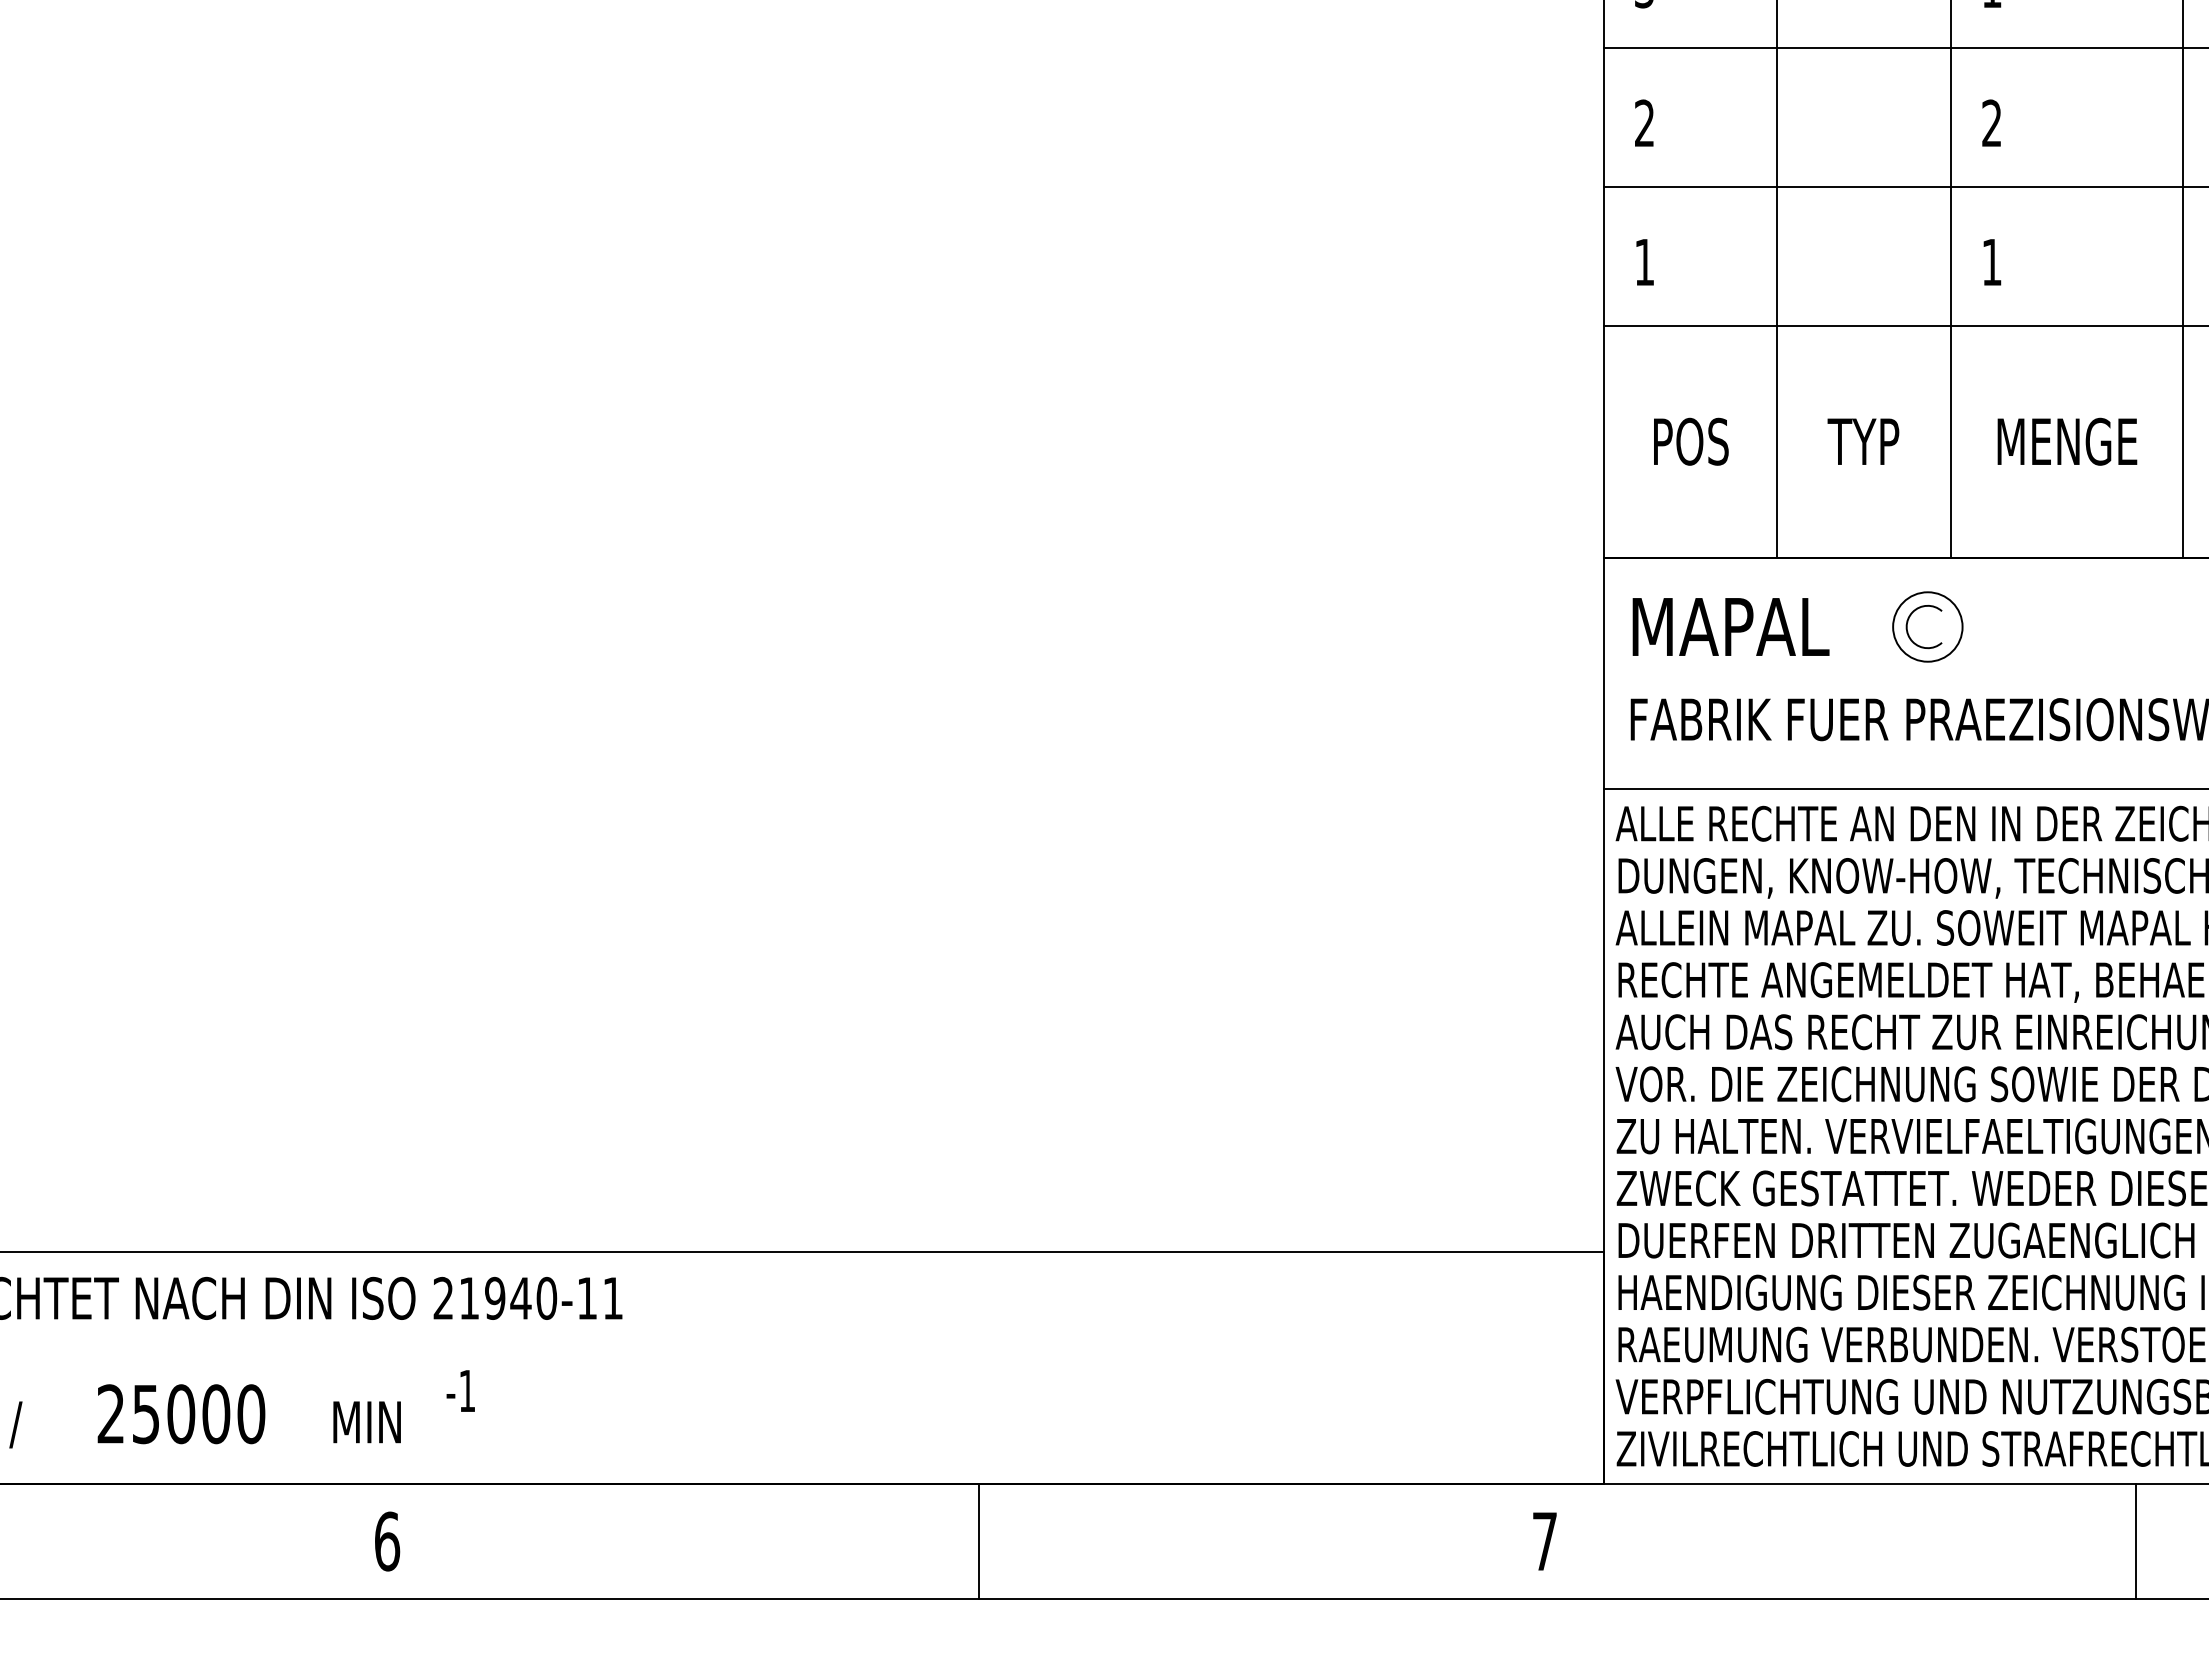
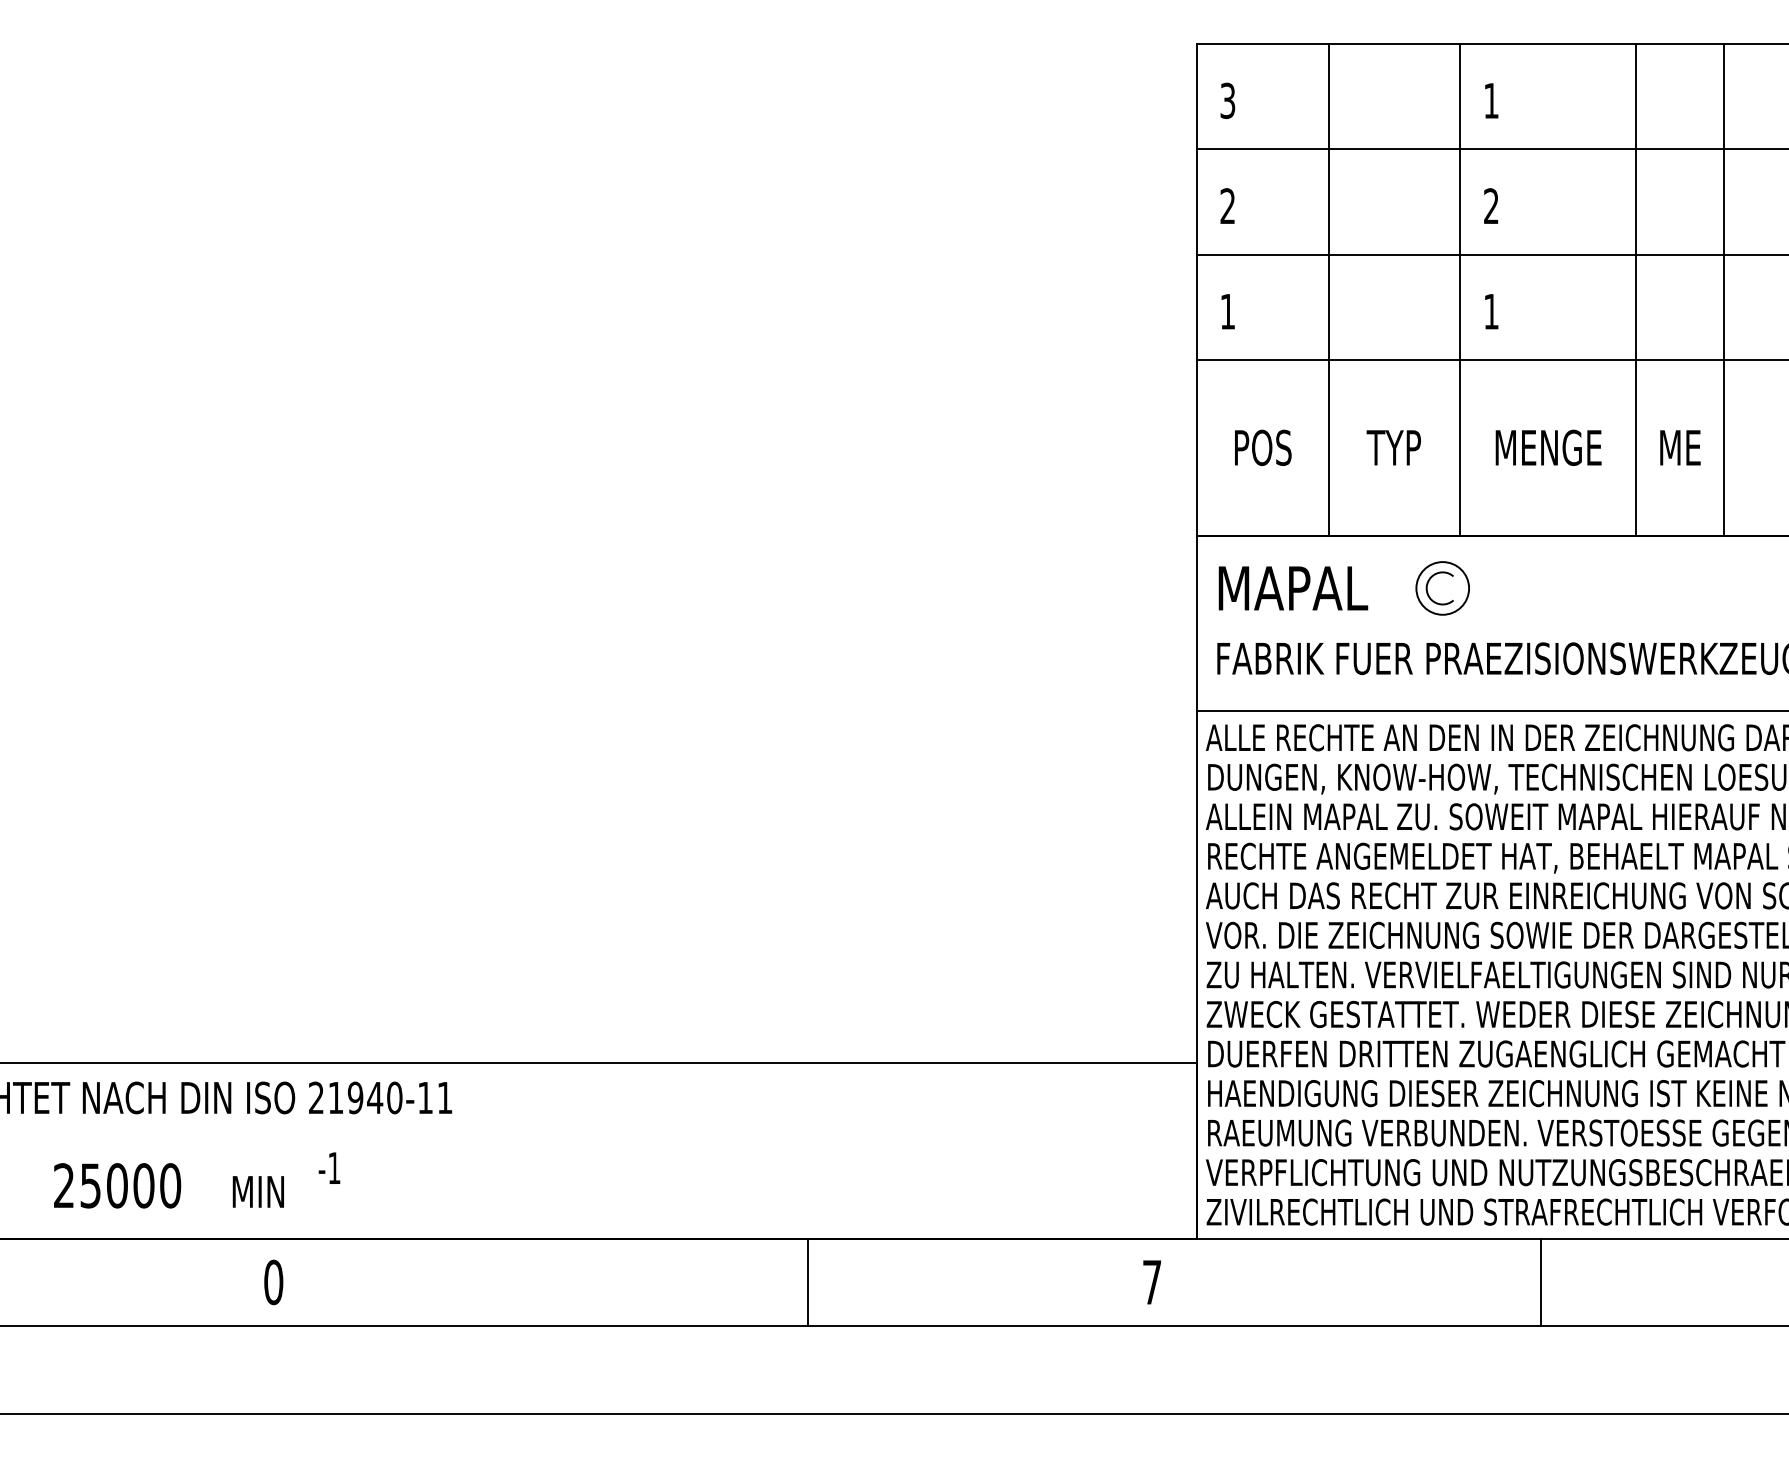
text: (386, 1540) -> (273, 1281), 6 -> 0
line: (978, 1541) -> (808, 1282), moved
line: (2135, 1541) -> (1540, 1282), moved

